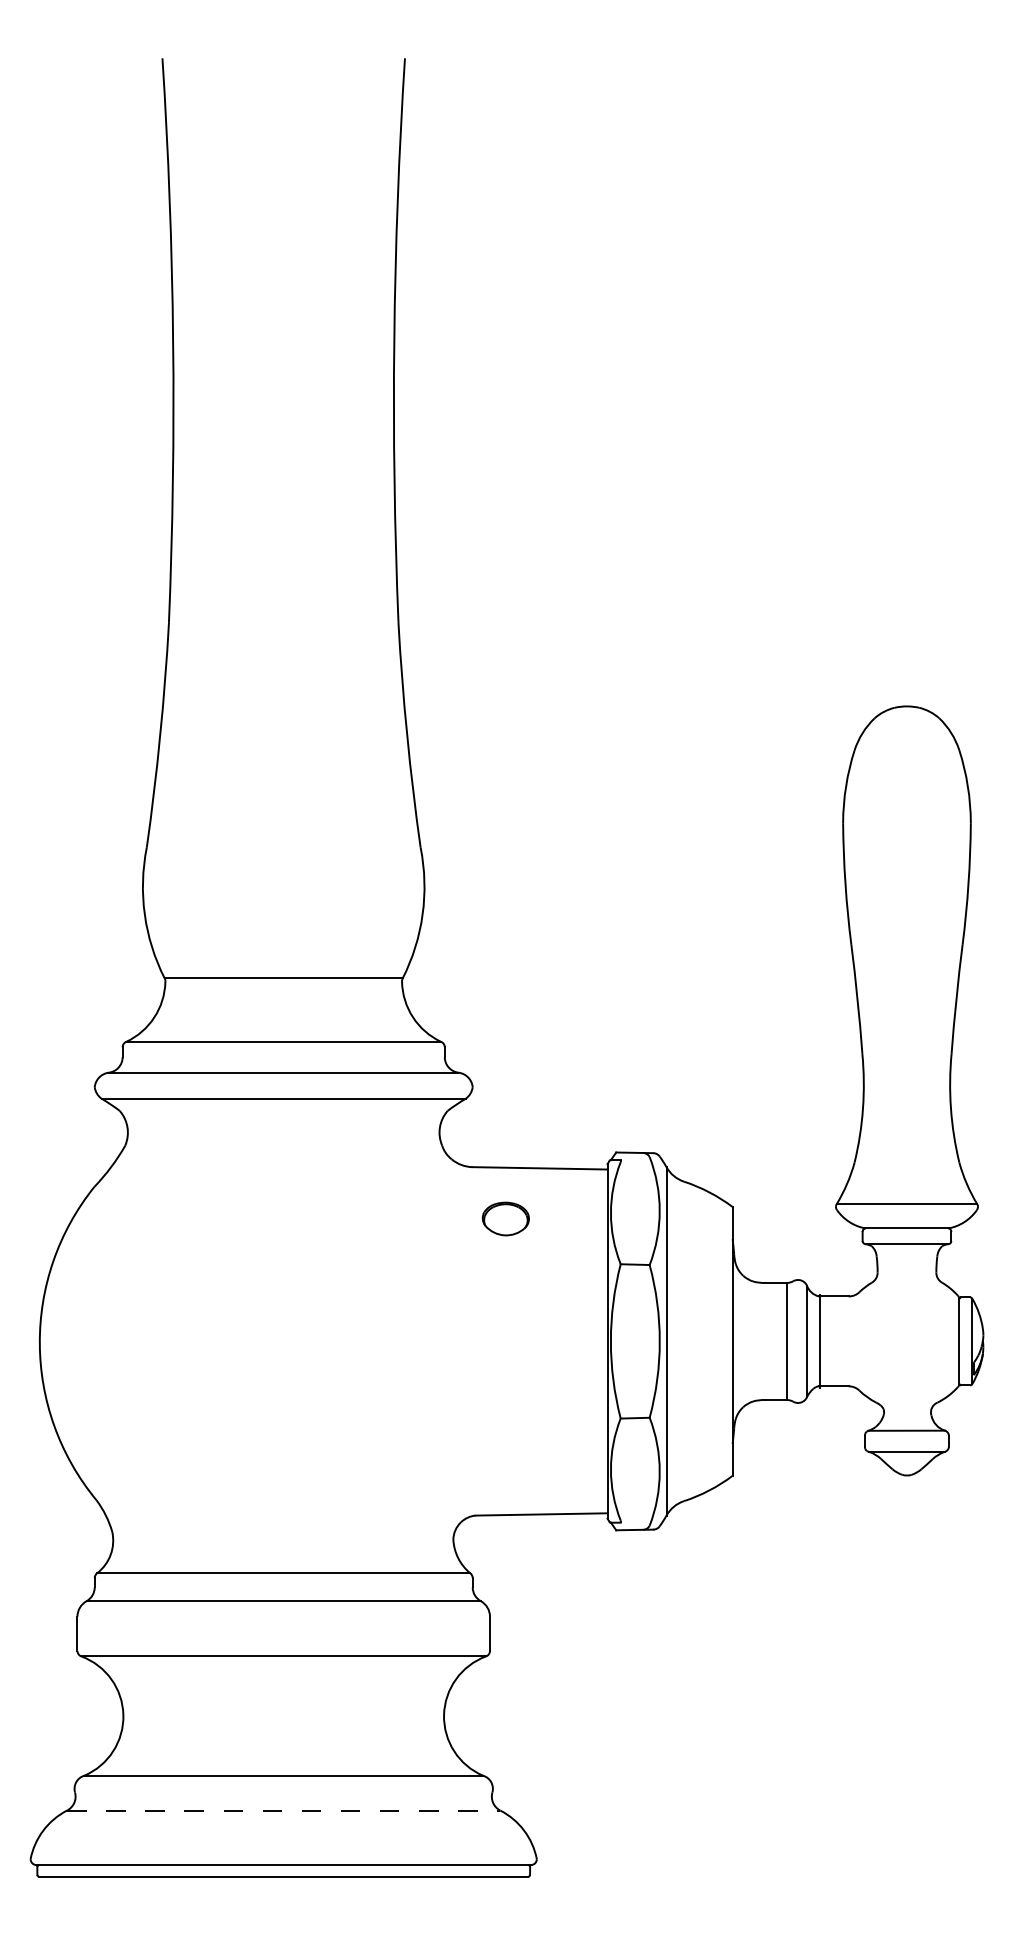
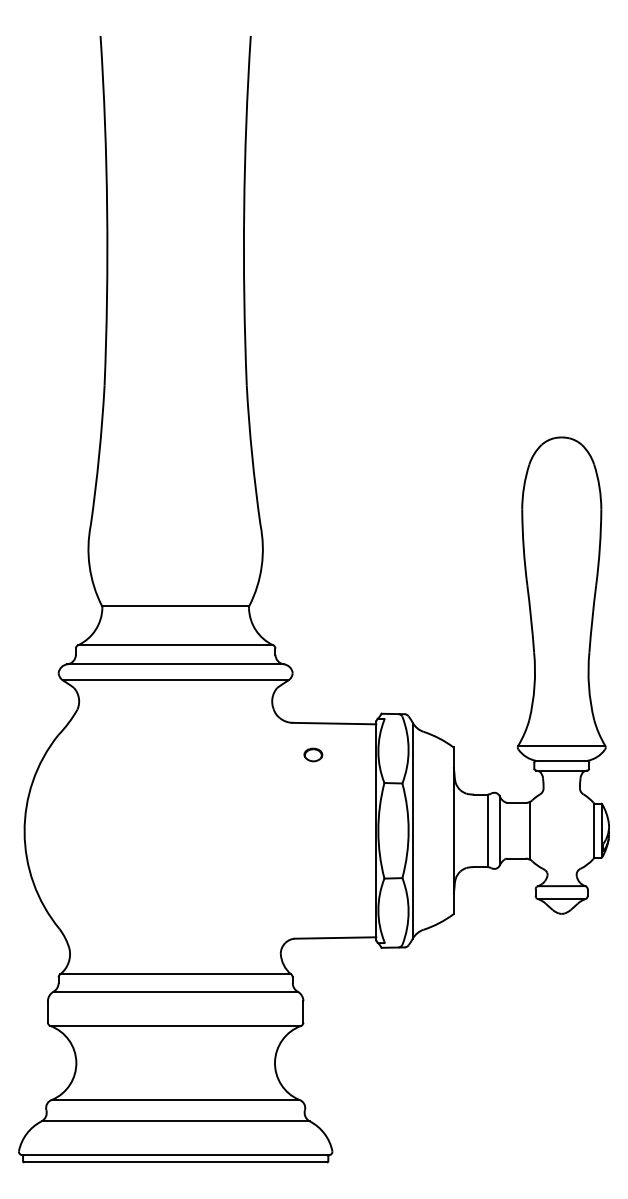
part: (506, 1218) -> (313, 754), size x0.62
line: (819, 1340) -> (529, 830), moved
line: (285, 1810) -> (176, 1121), dashed -> solid

